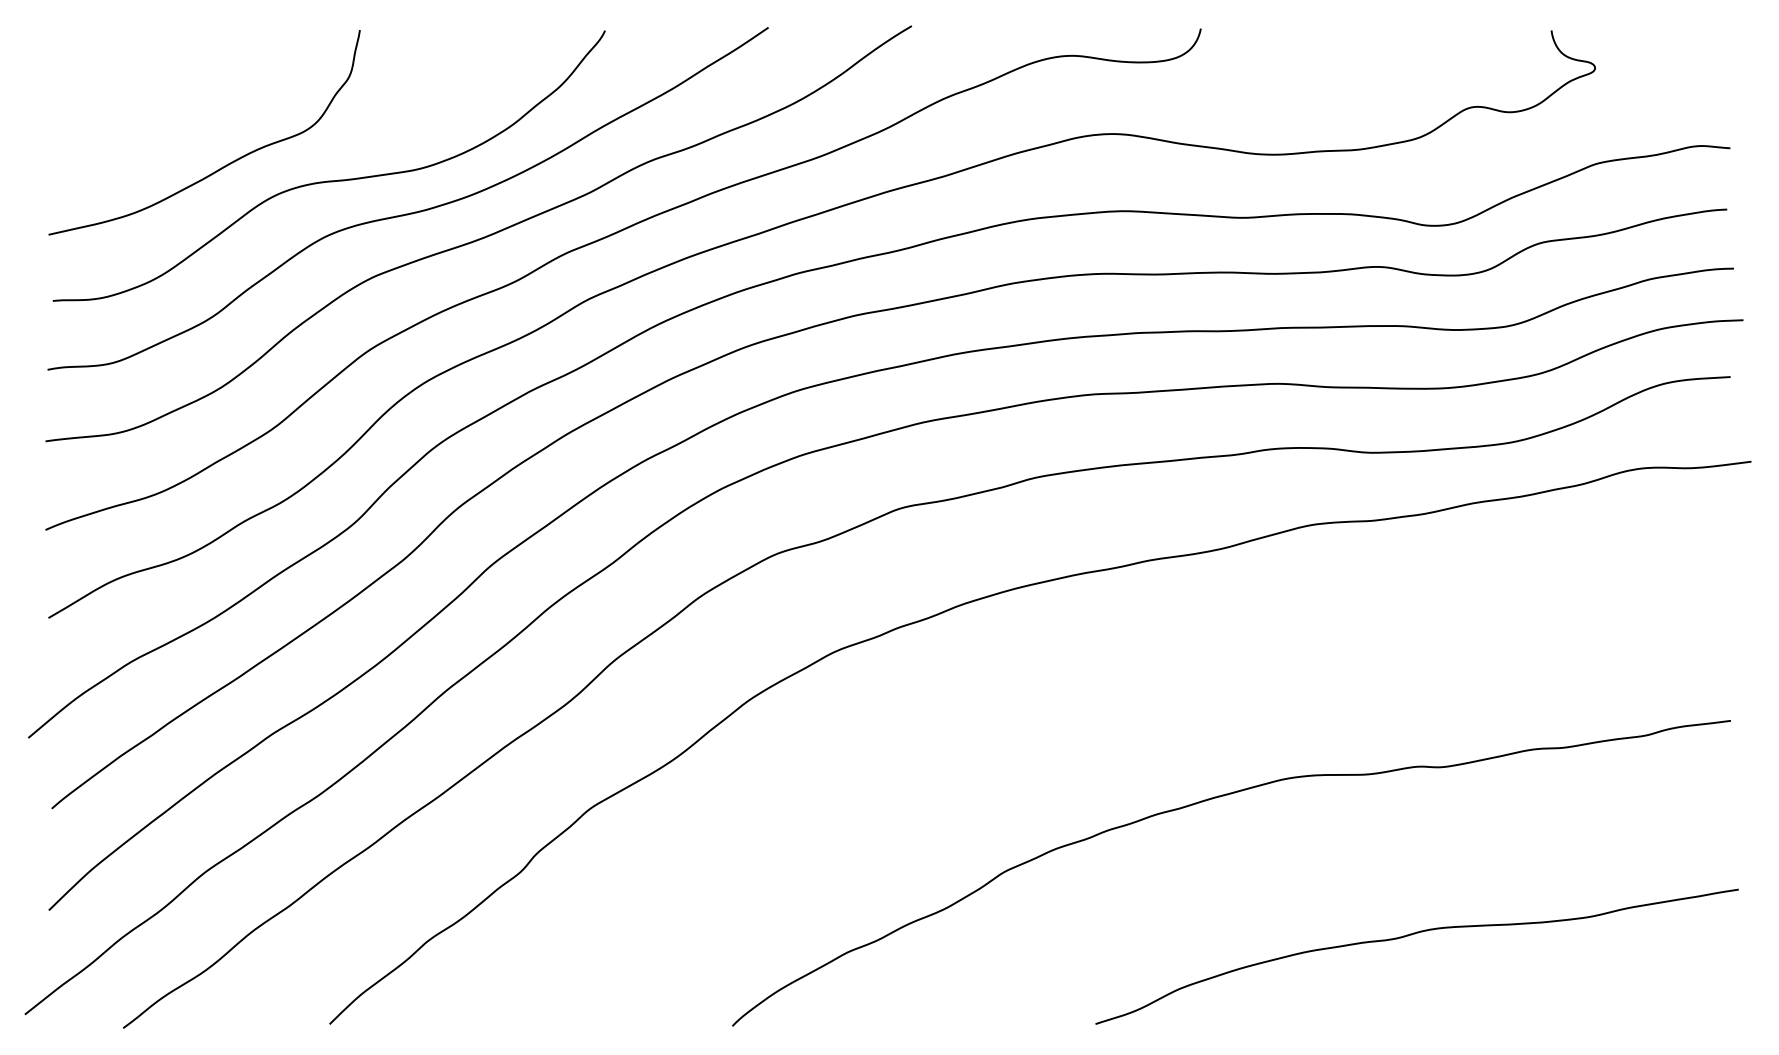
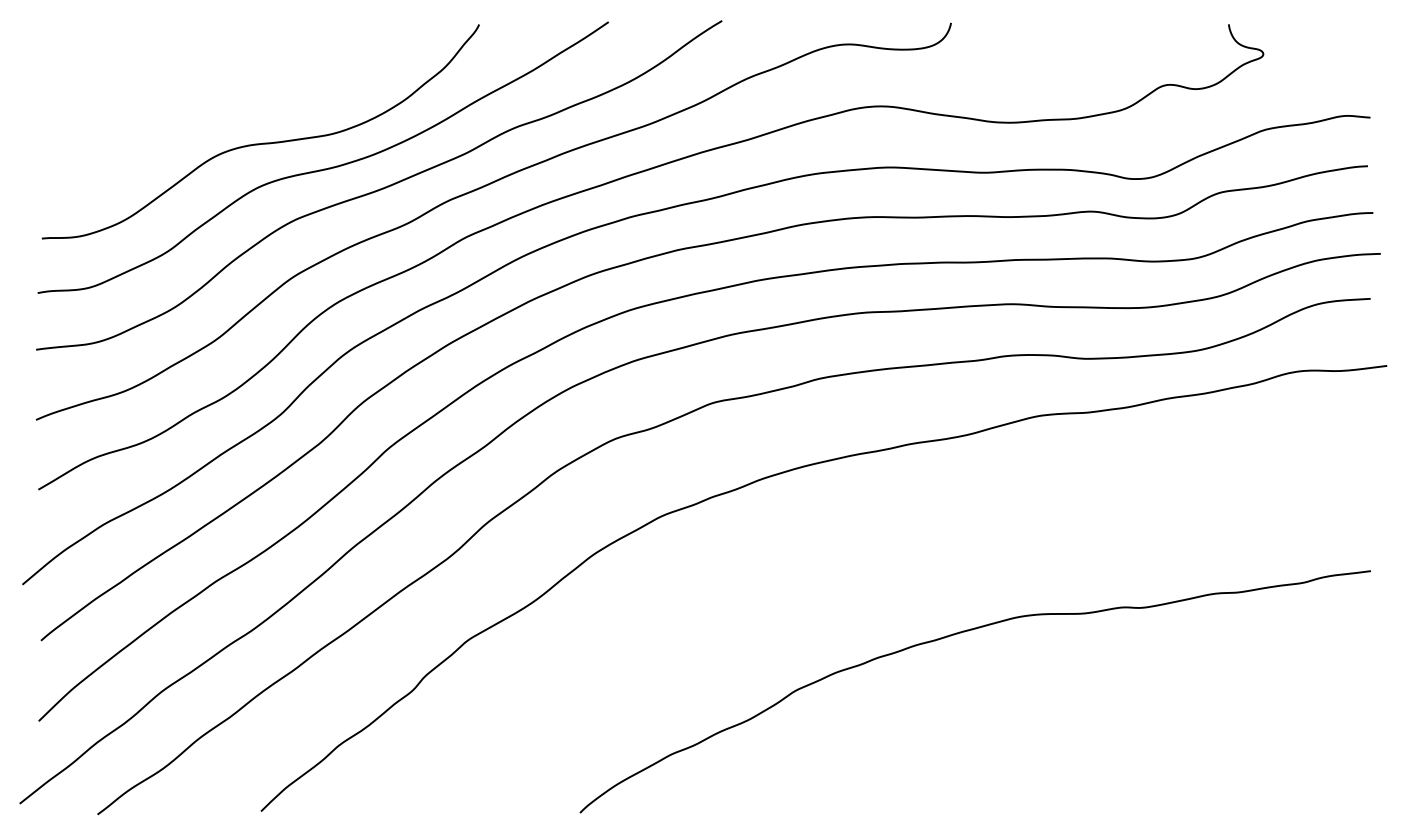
curve: (224, 165) -> (177, 131), removed
curve: (1408, 936) -> (1115, 741), removed

